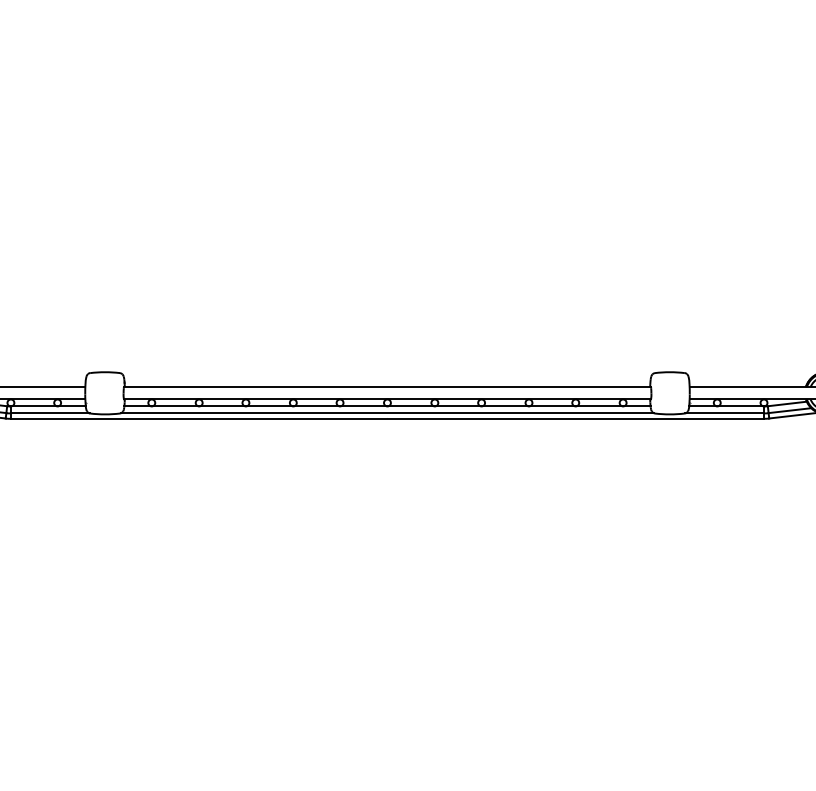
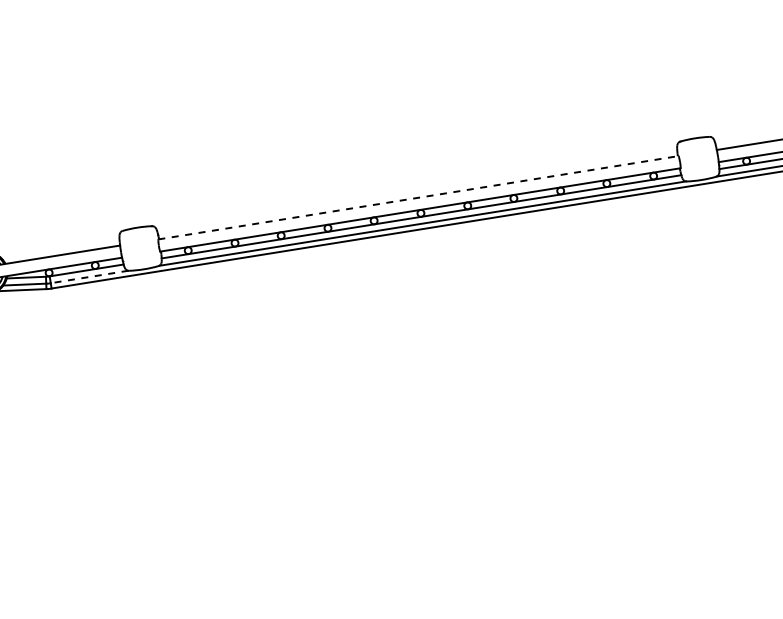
line: (388, 387) -> (419, 197), solid -> dashed
line: (49, 413) -> (88, 277), solid -> dashed

